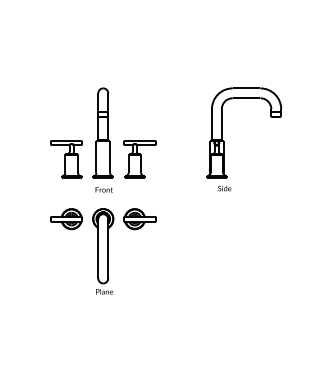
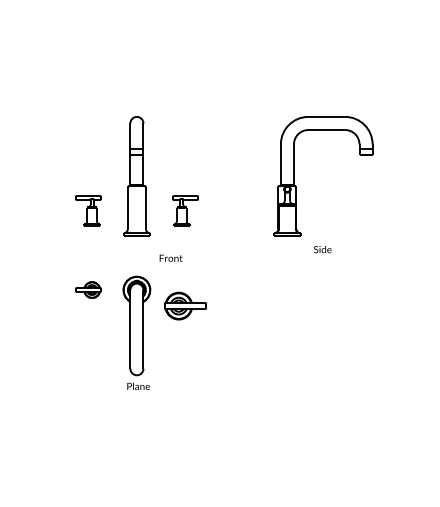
part: (65, 159) -> (87, 210), size x0.6
part: (139, 159) -> (185, 210), size x0.6
text: (224, 188) -> (322, 249), moved
text: (103, 189) -> (170, 257), moved
part: (65, 218) -> (87, 289), size x0.6
part: (139, 218) -> (185, 305), moved

